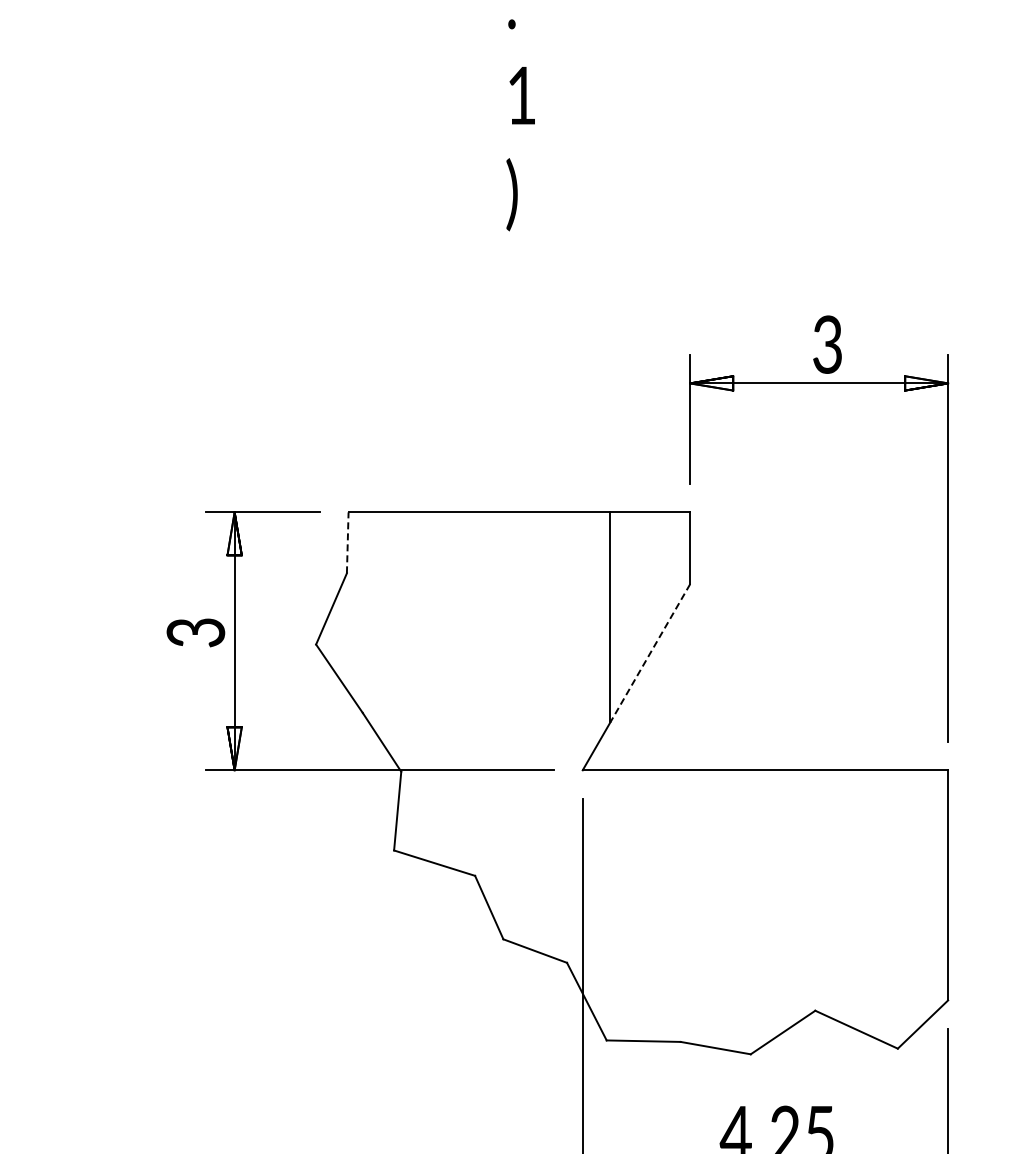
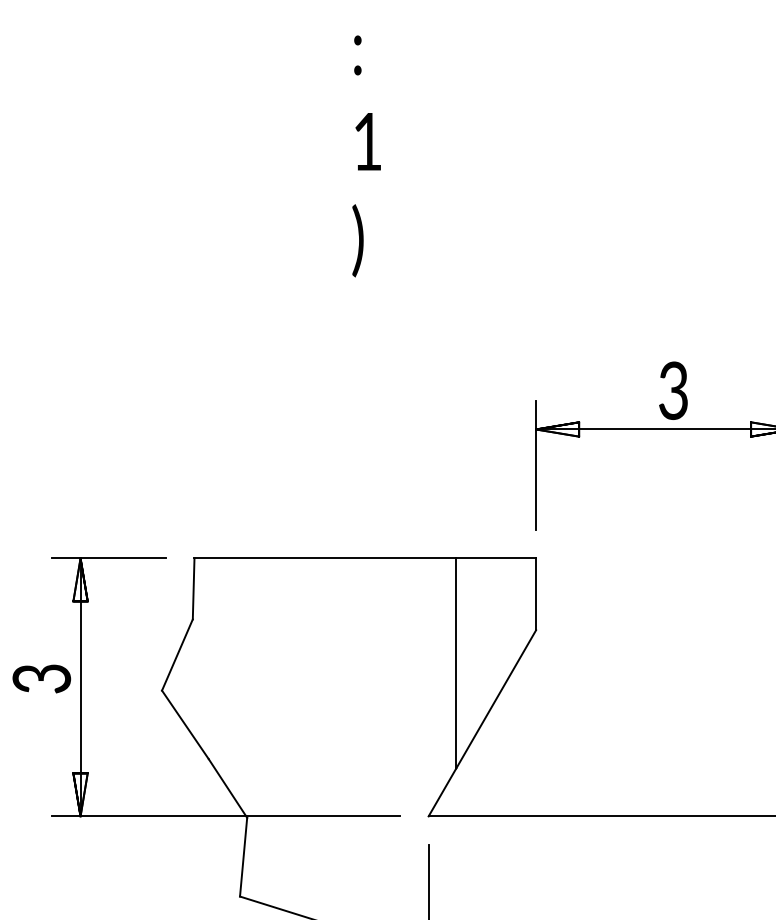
line: (347, 542) -> (193, 588), dashed -> solid
line: (650, 653) -> (496, 699), dashed -> solid

